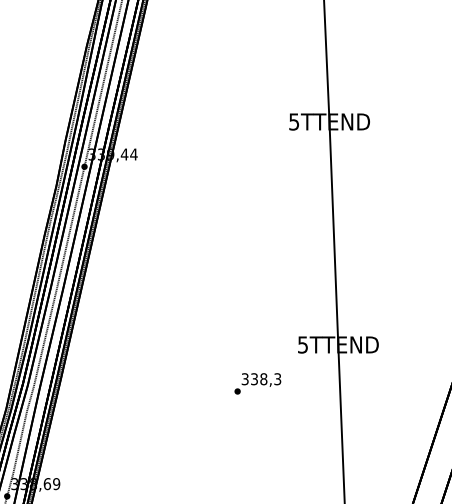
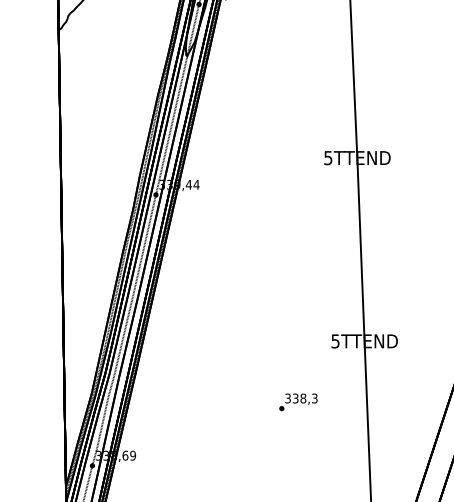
text: (257, 384) -> (298, 402), moved

